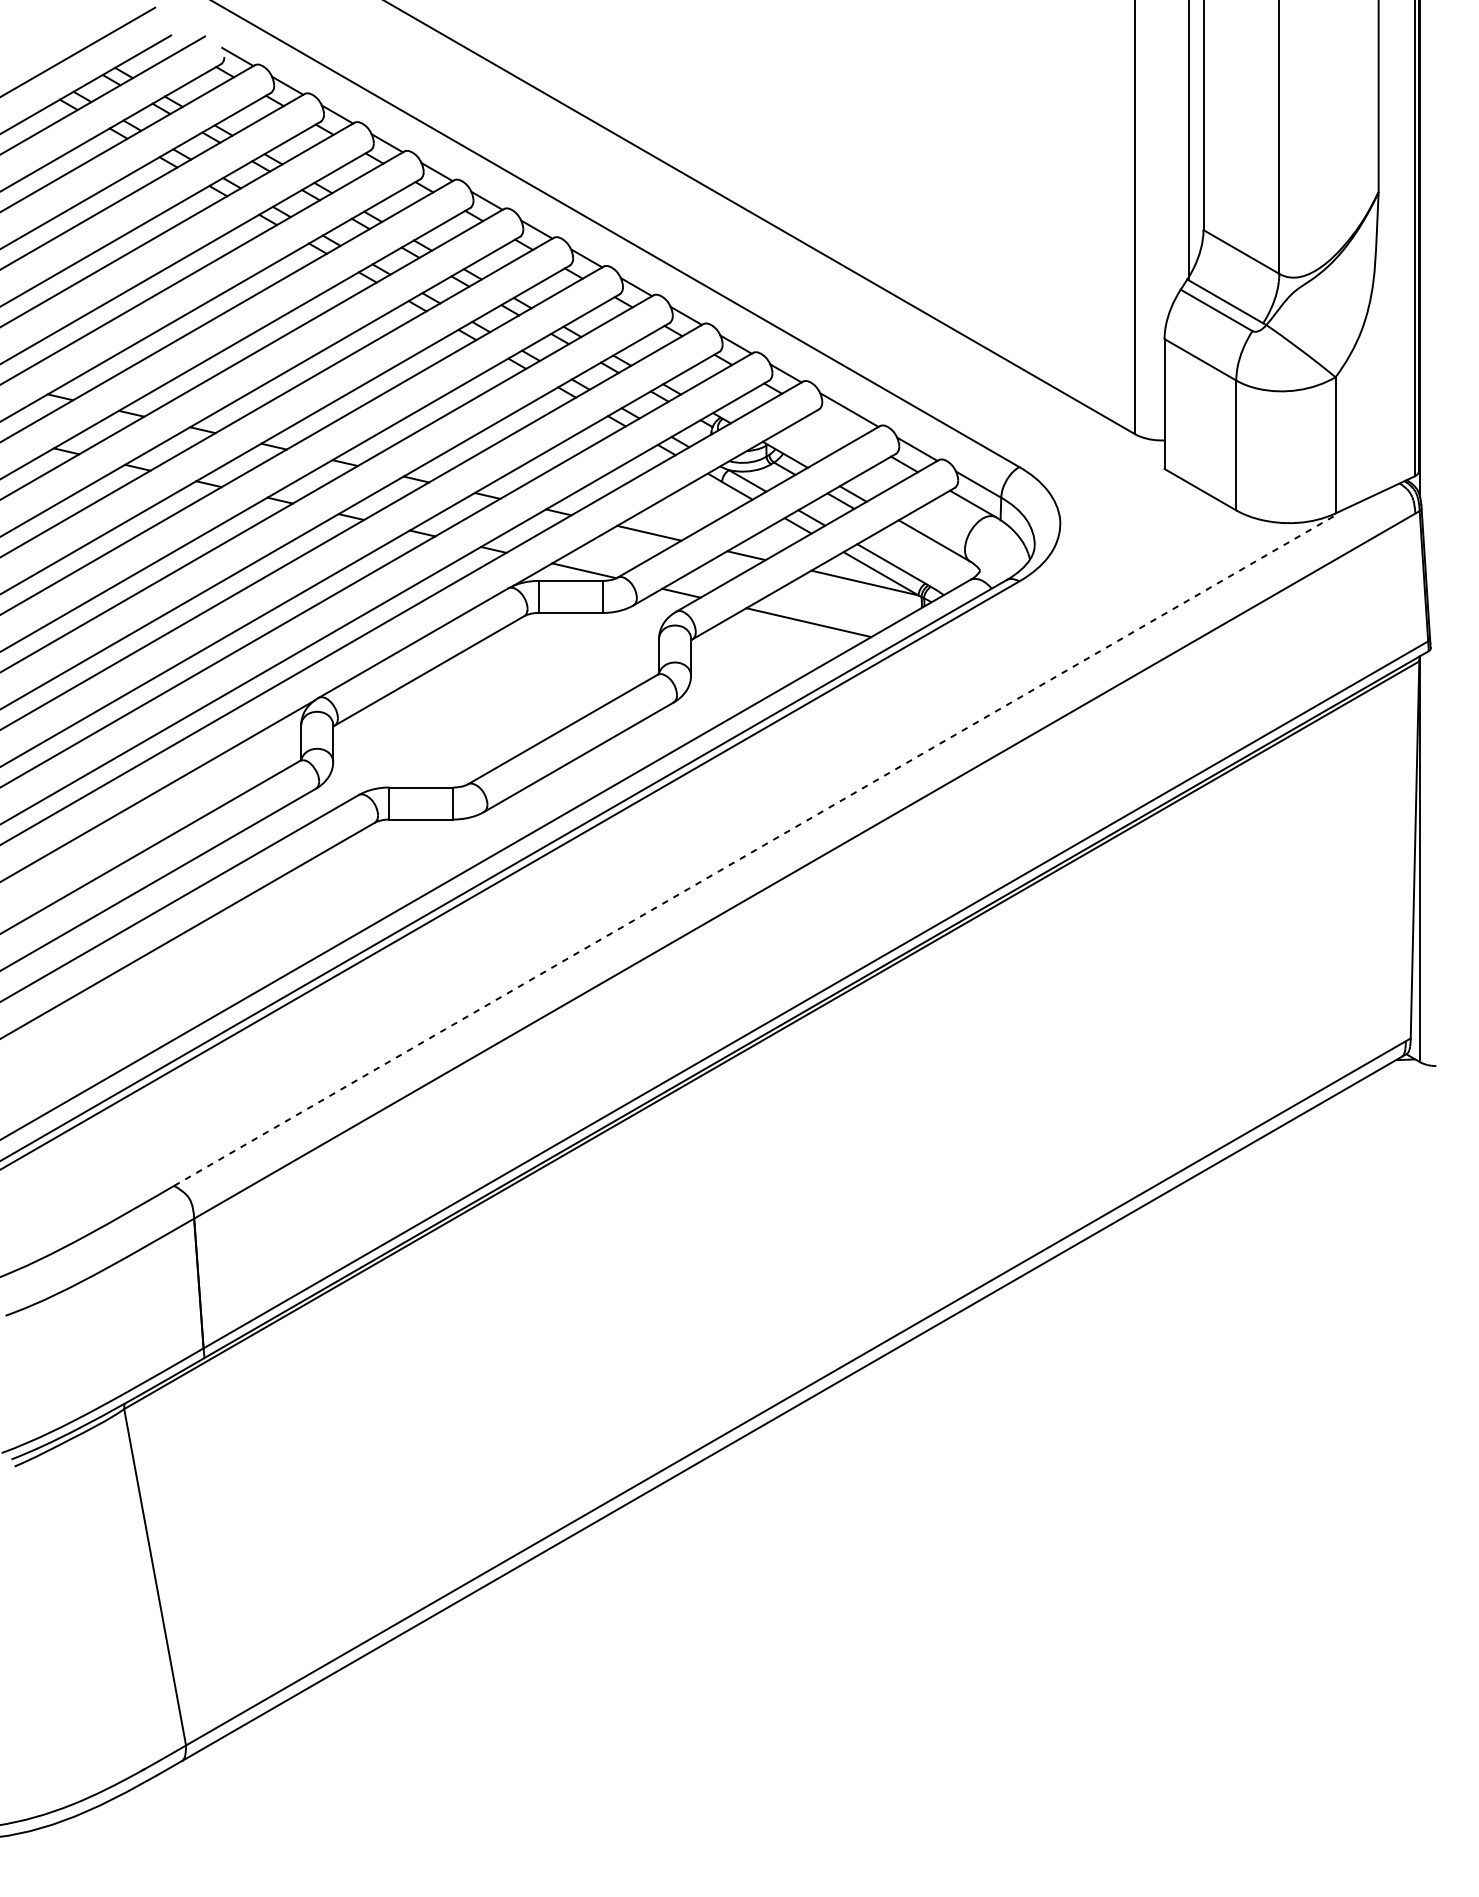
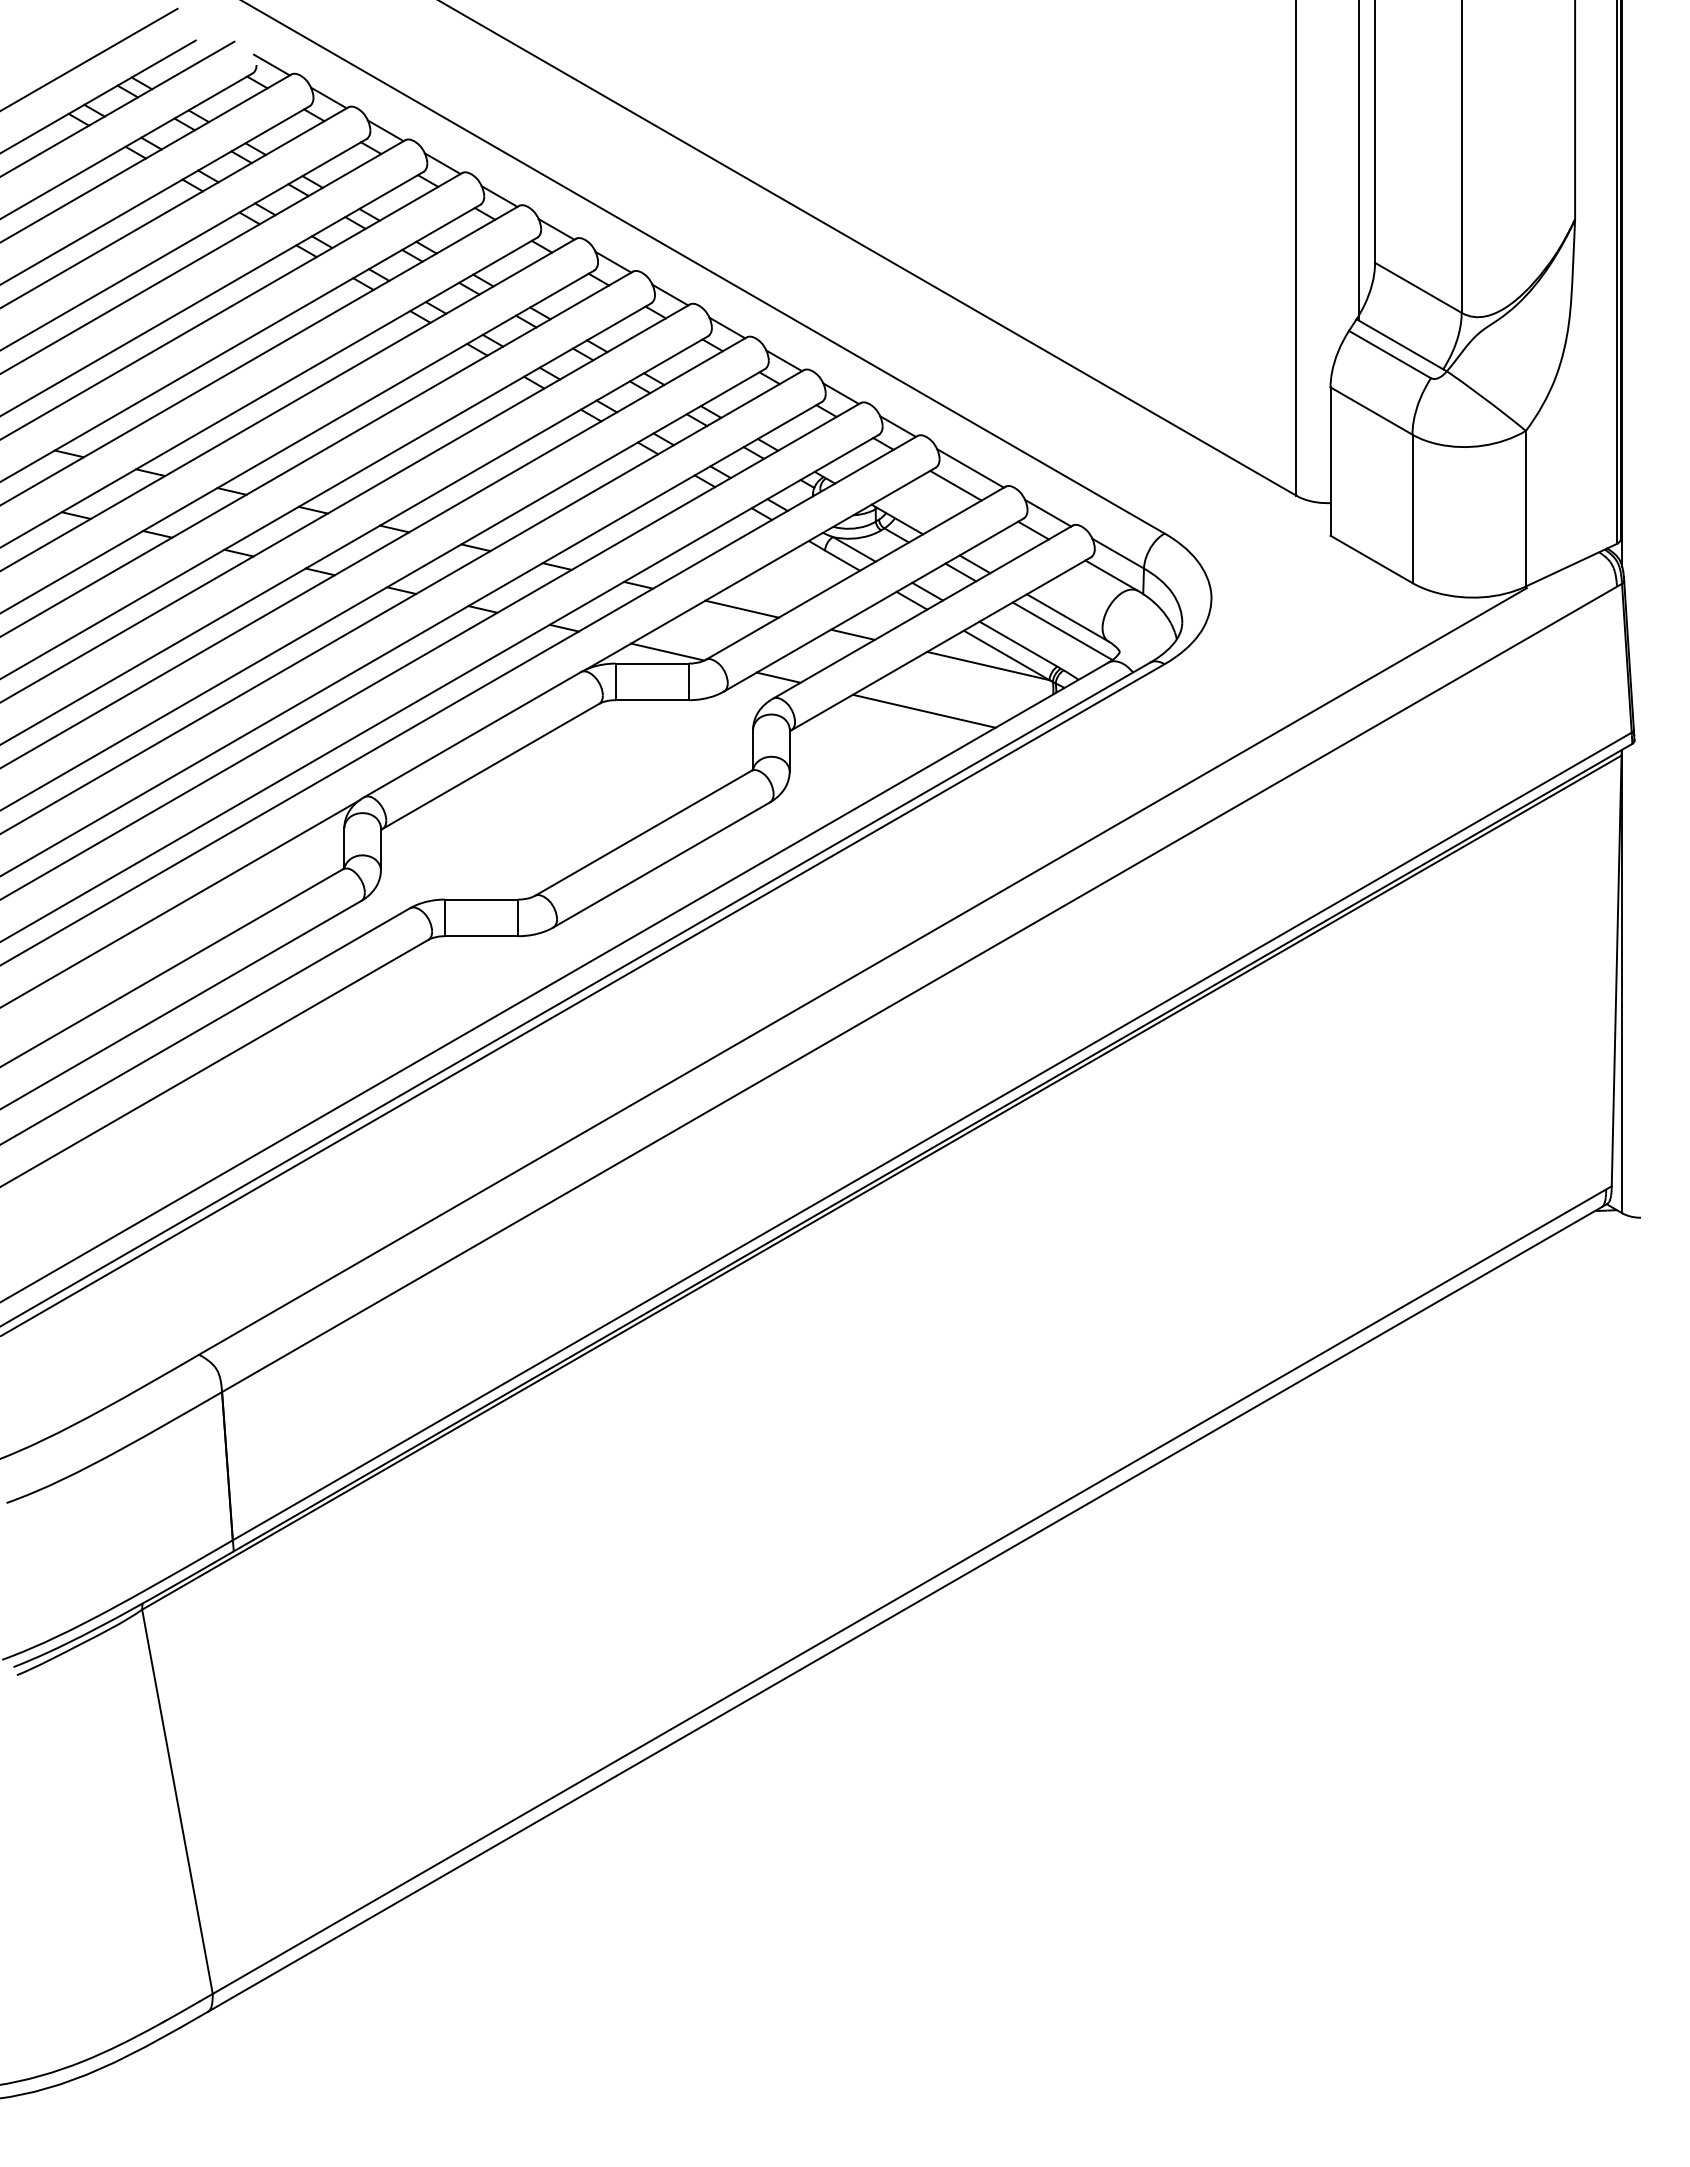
line: (836, 425) -> (955, 485), added
line: (929, 552) -> (1062, 631), added
line: (755, 850) -> (863, 971), dashed -> solid

